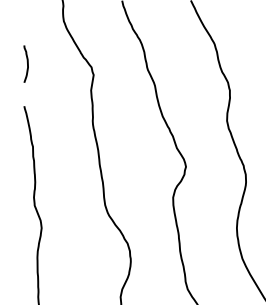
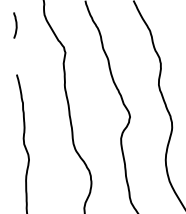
curve: (27, 63) -> (16, 25), moved

